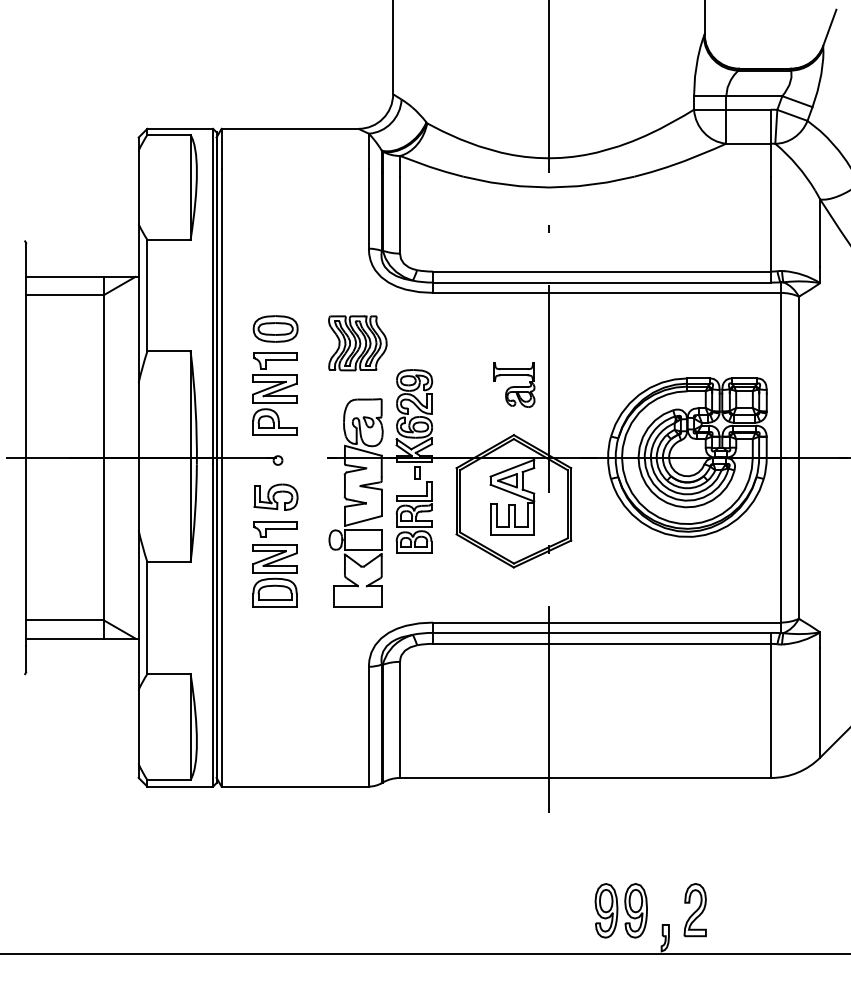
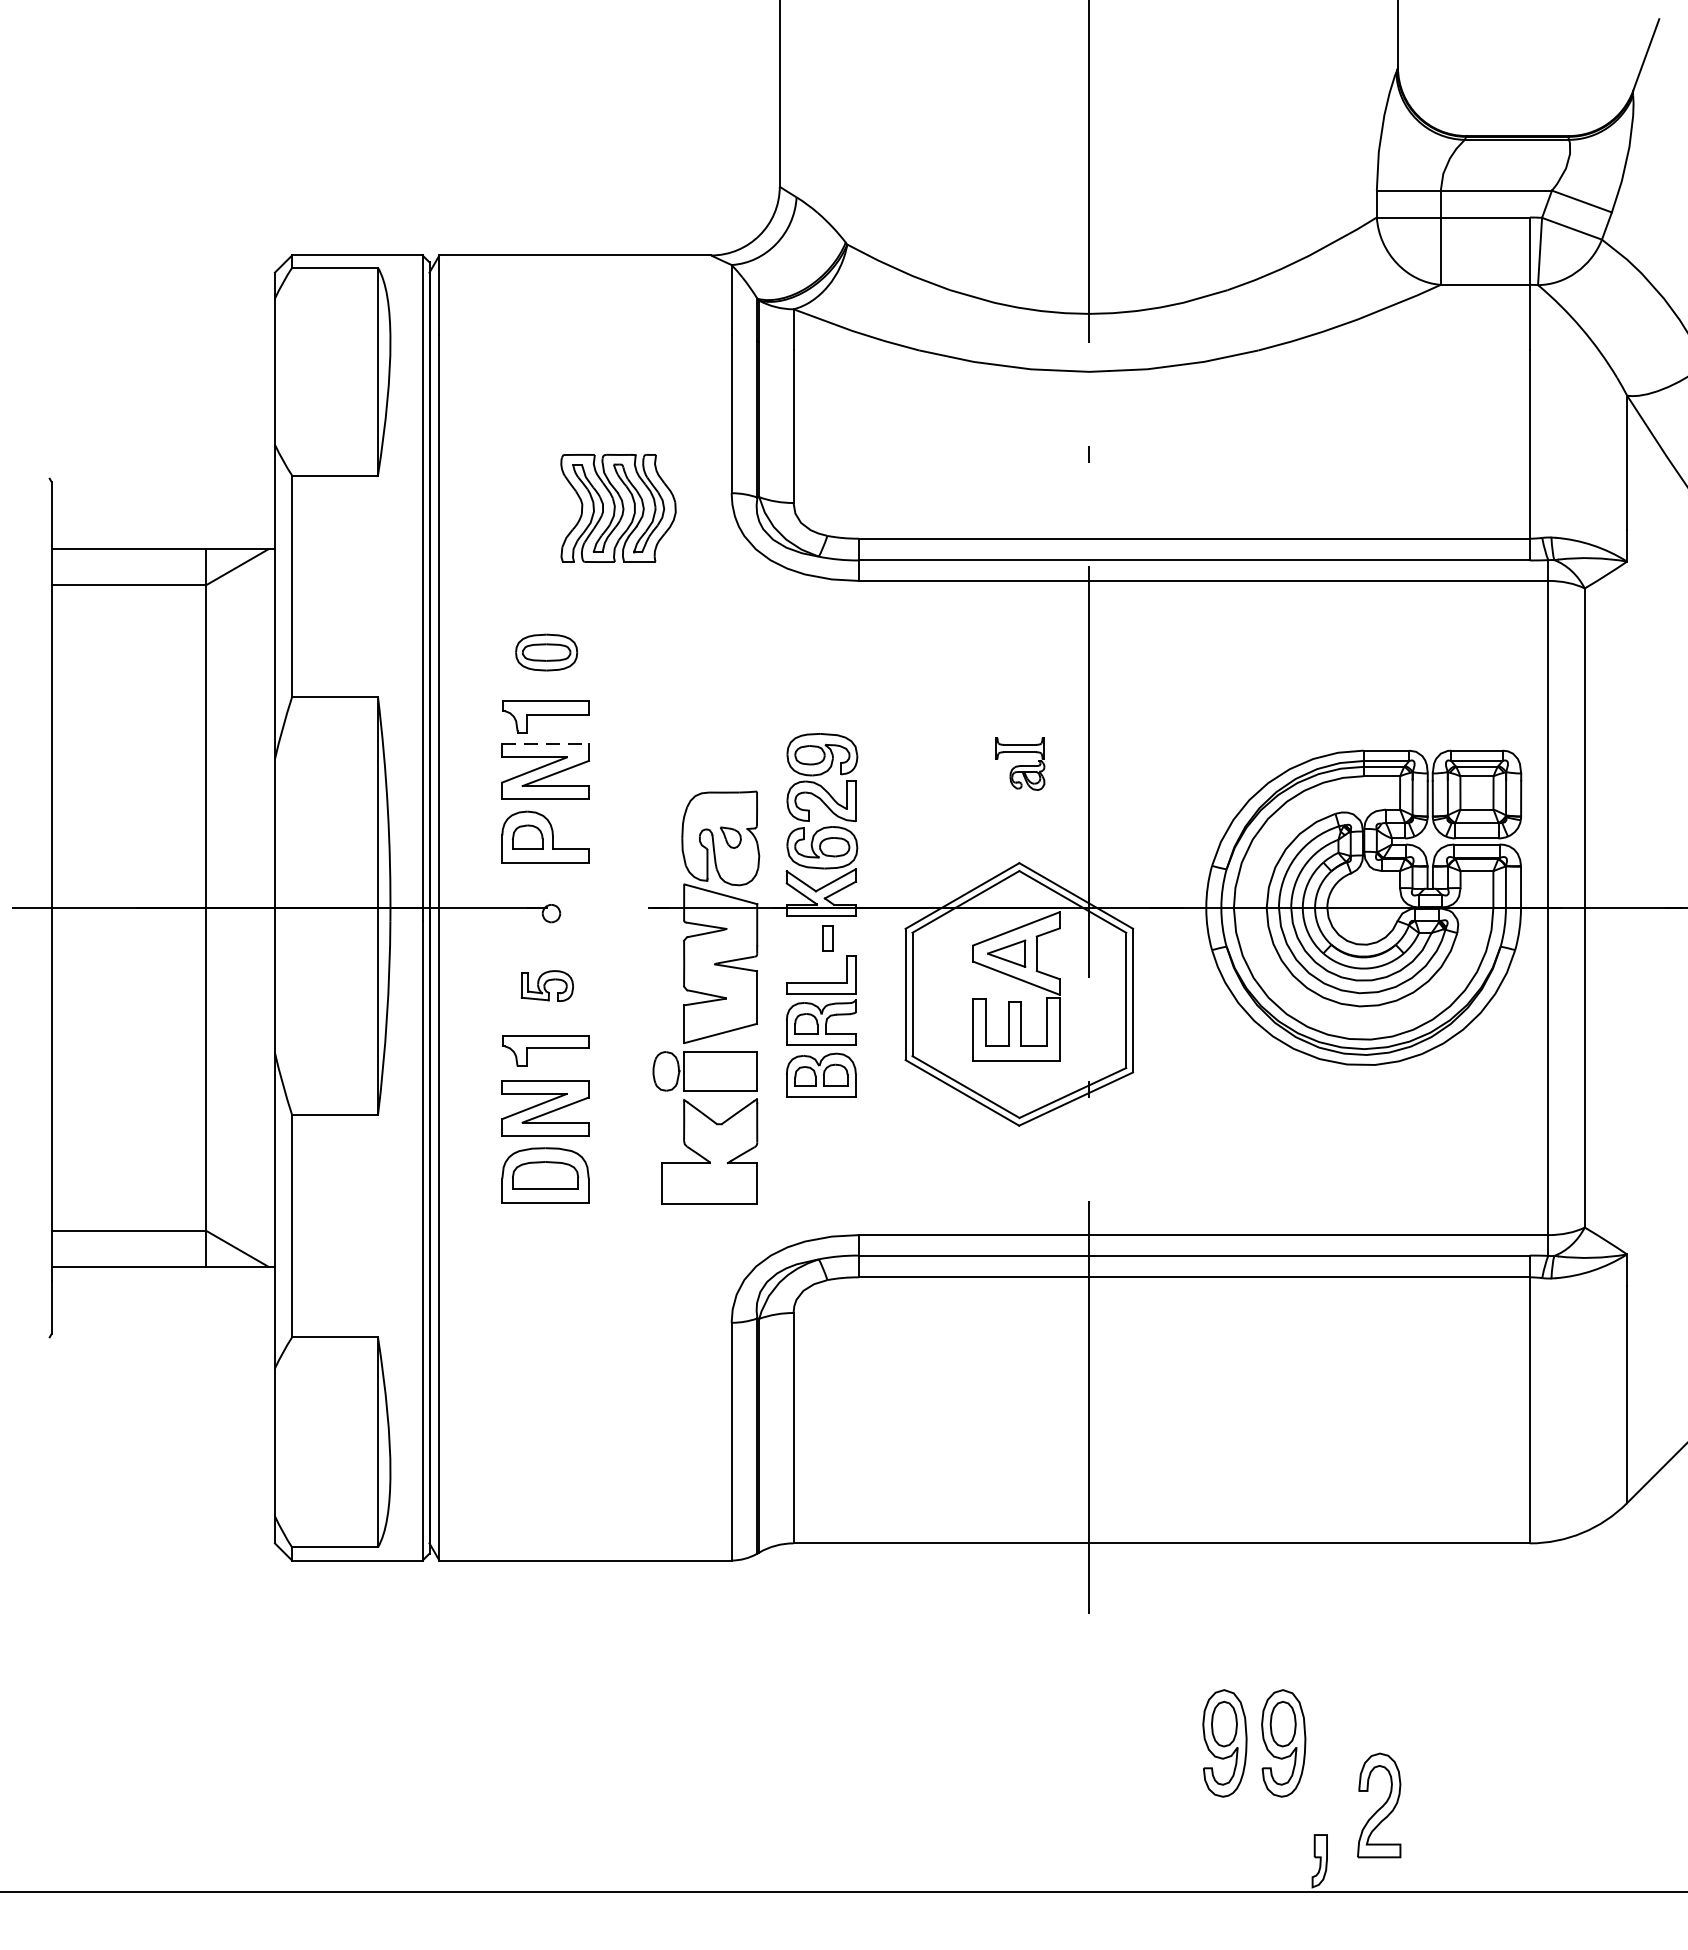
part: (275, 328) -> (546, 651), size x0.7
part: (357, 343) -> (617, 508), moved
line: (275, 375) -> (546, 744), solid -> dashed
part: (514, 384) -> (1020, 762), size x0.6
part: (275, 496) -> (546, 984), size x0.6
part: (620, 910) -> (1252, 1742), moved

